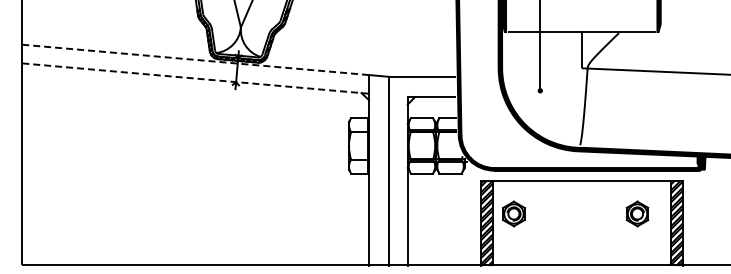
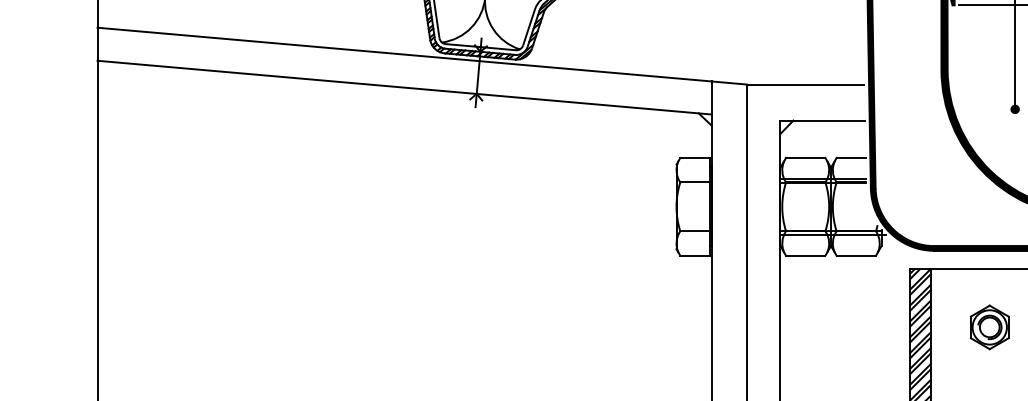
line: (194, 59) -> (403, 53), dashed -> solid
line: (194, 78) -> (403, 87), dashed -> solid
part: (513, 213) -> (988, 326), moved

